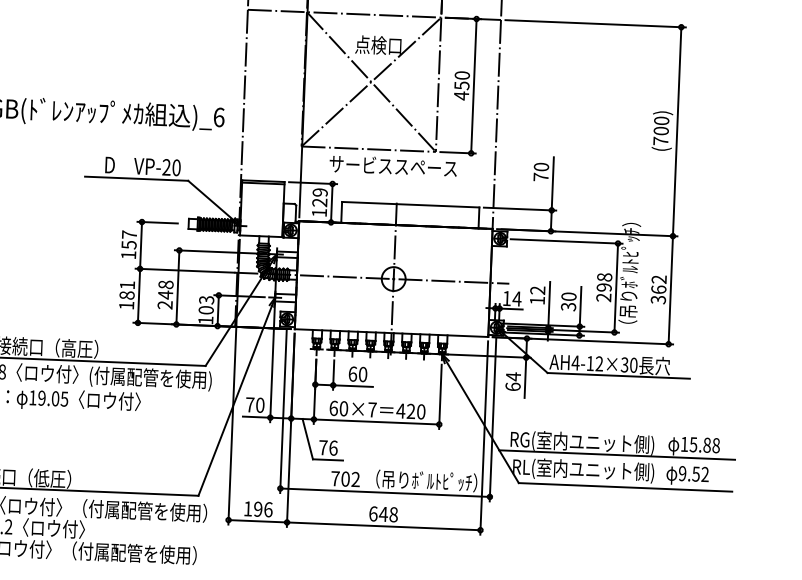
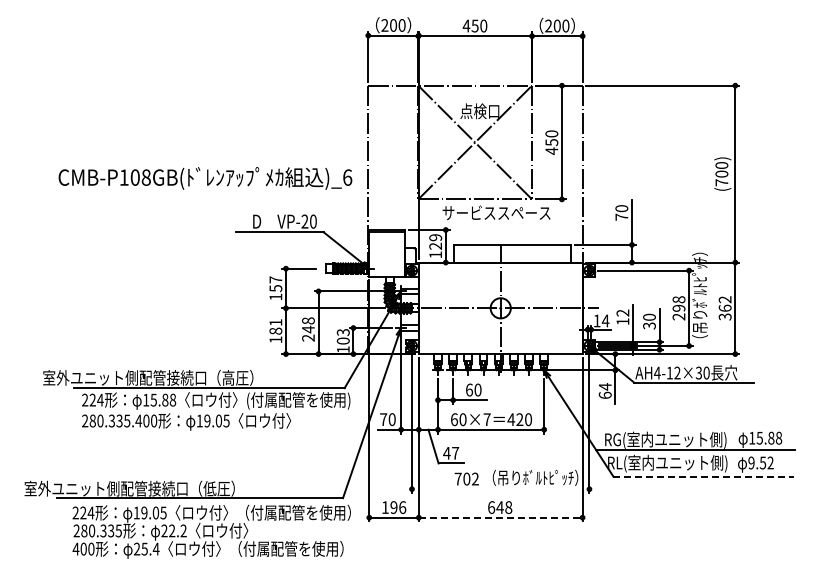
text: (328, 447) -> (451, 452), 76 -> 47
line: (626, 487) -> (704, 476), solid -> dashed
line: (384, 493) -> (500, 489), removed
line: (383, 526) -> (500, 517), solid -> dashed

